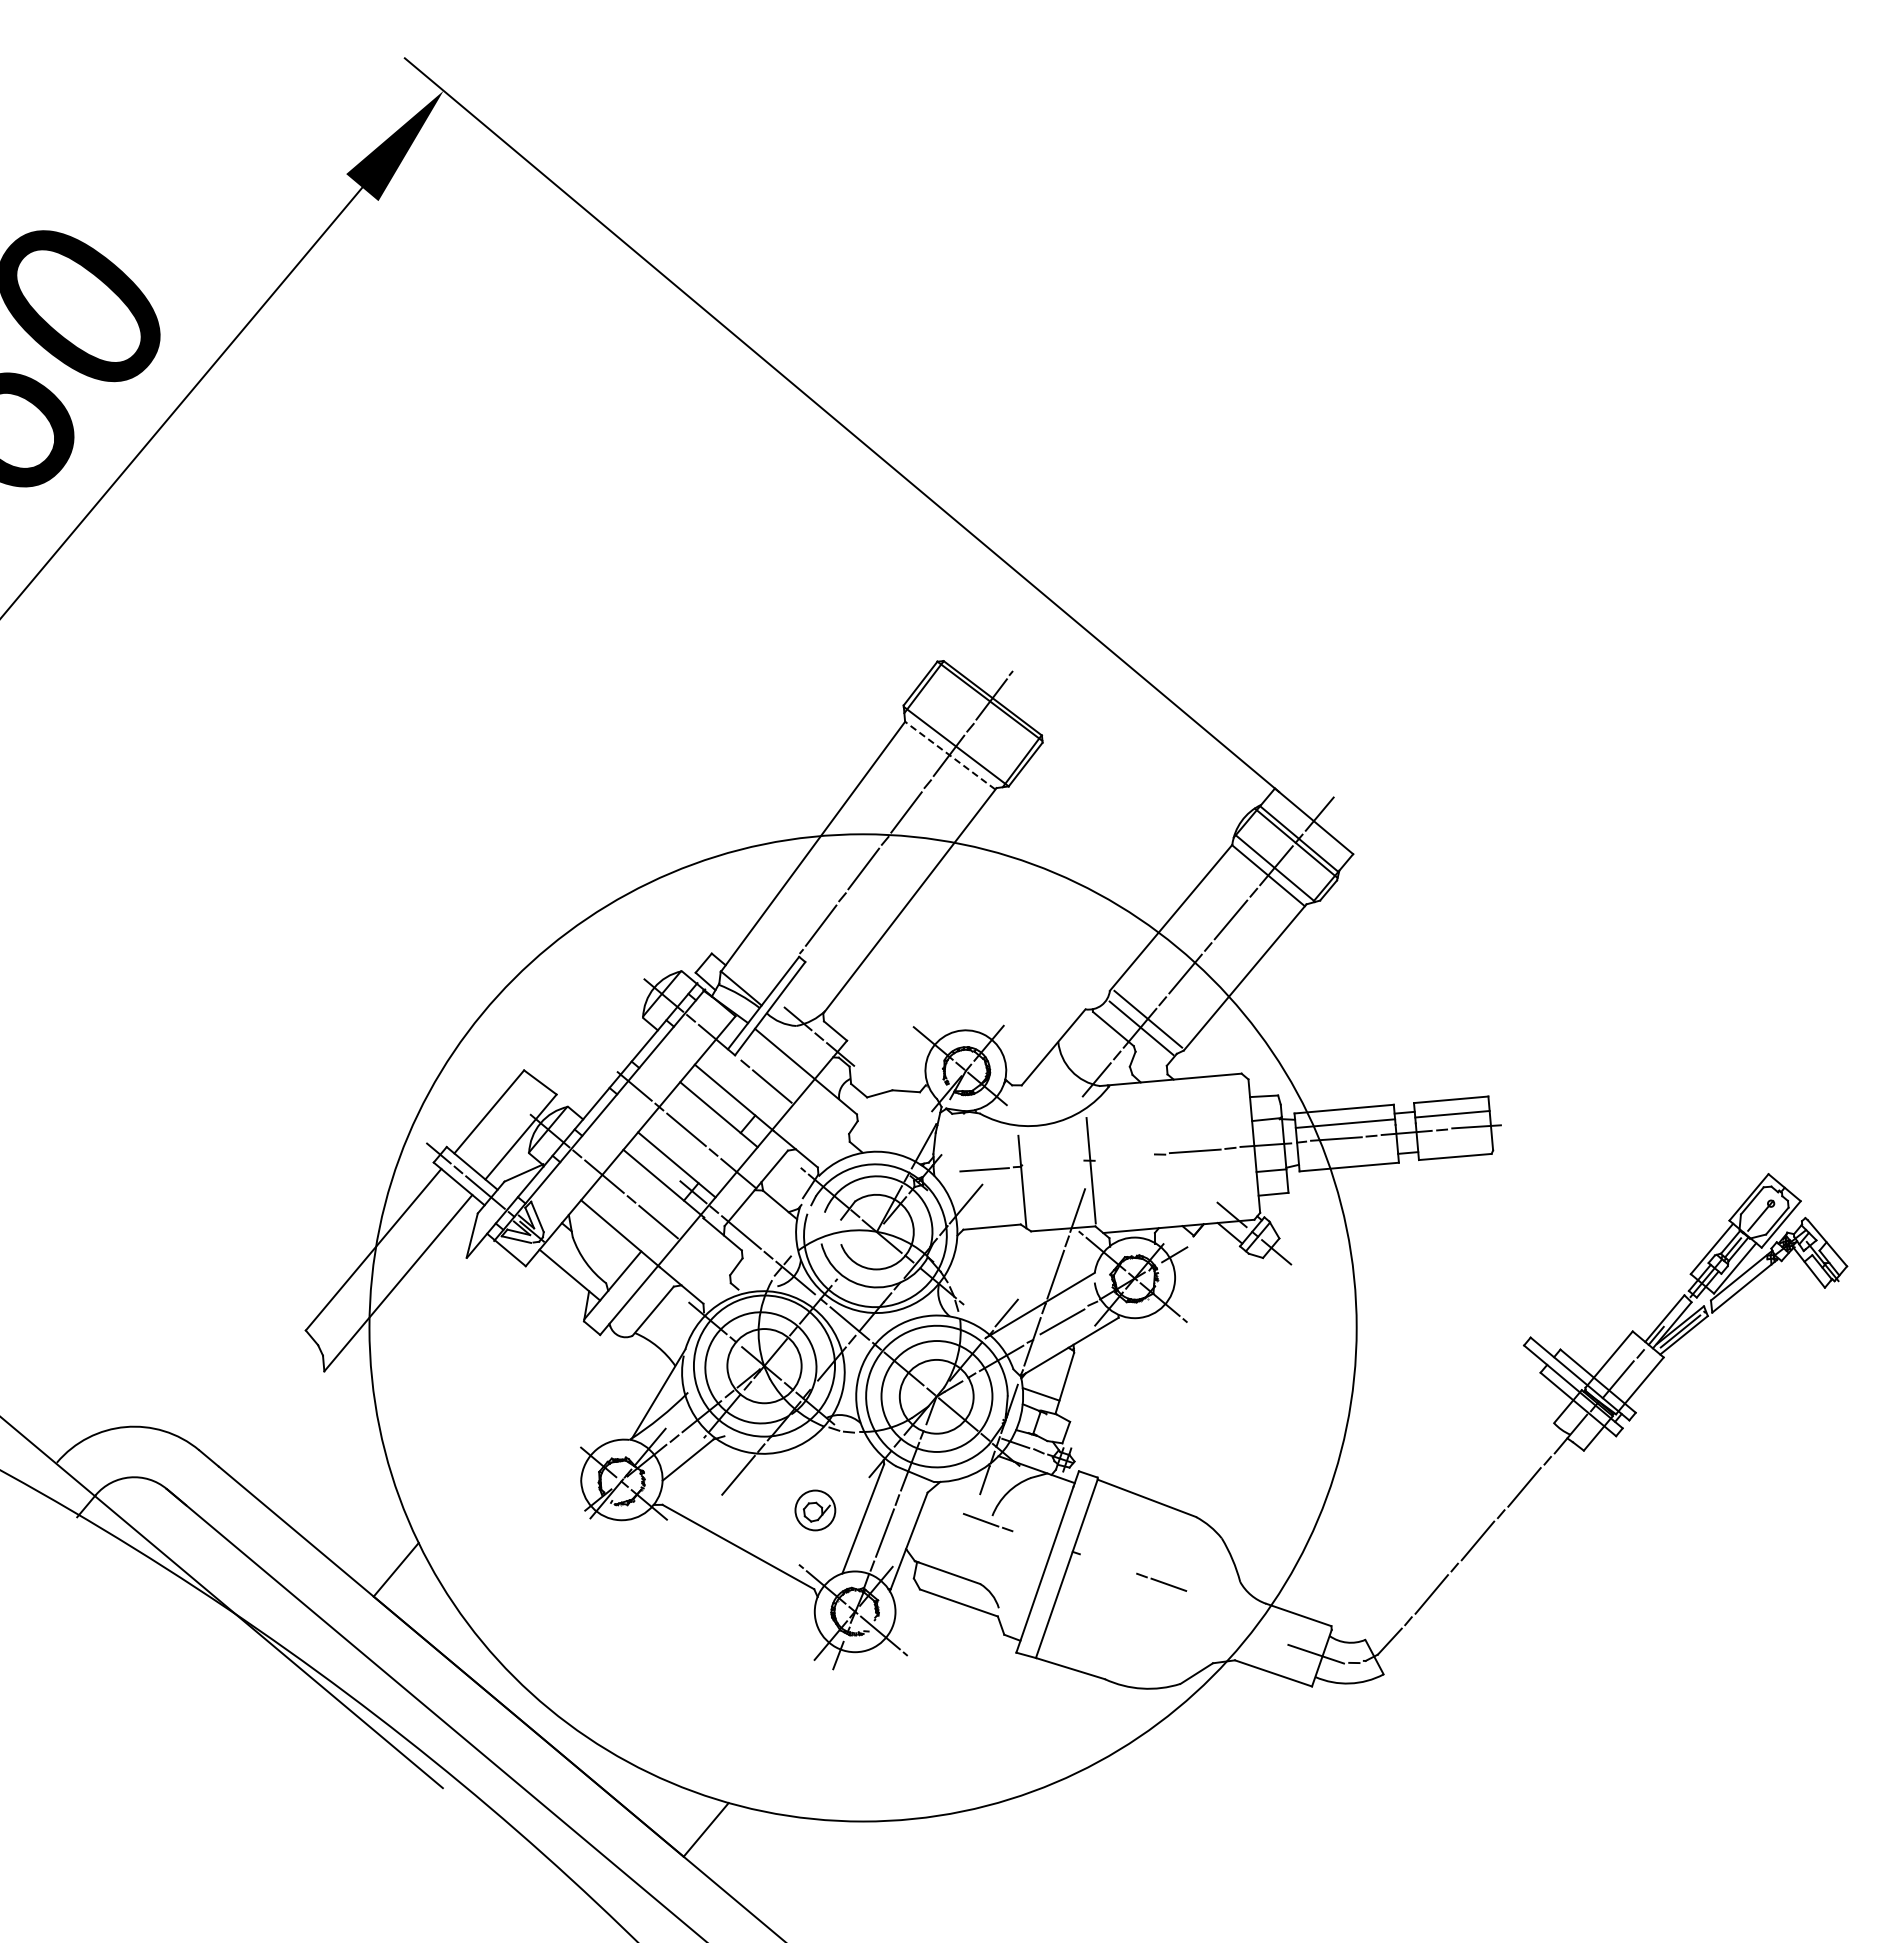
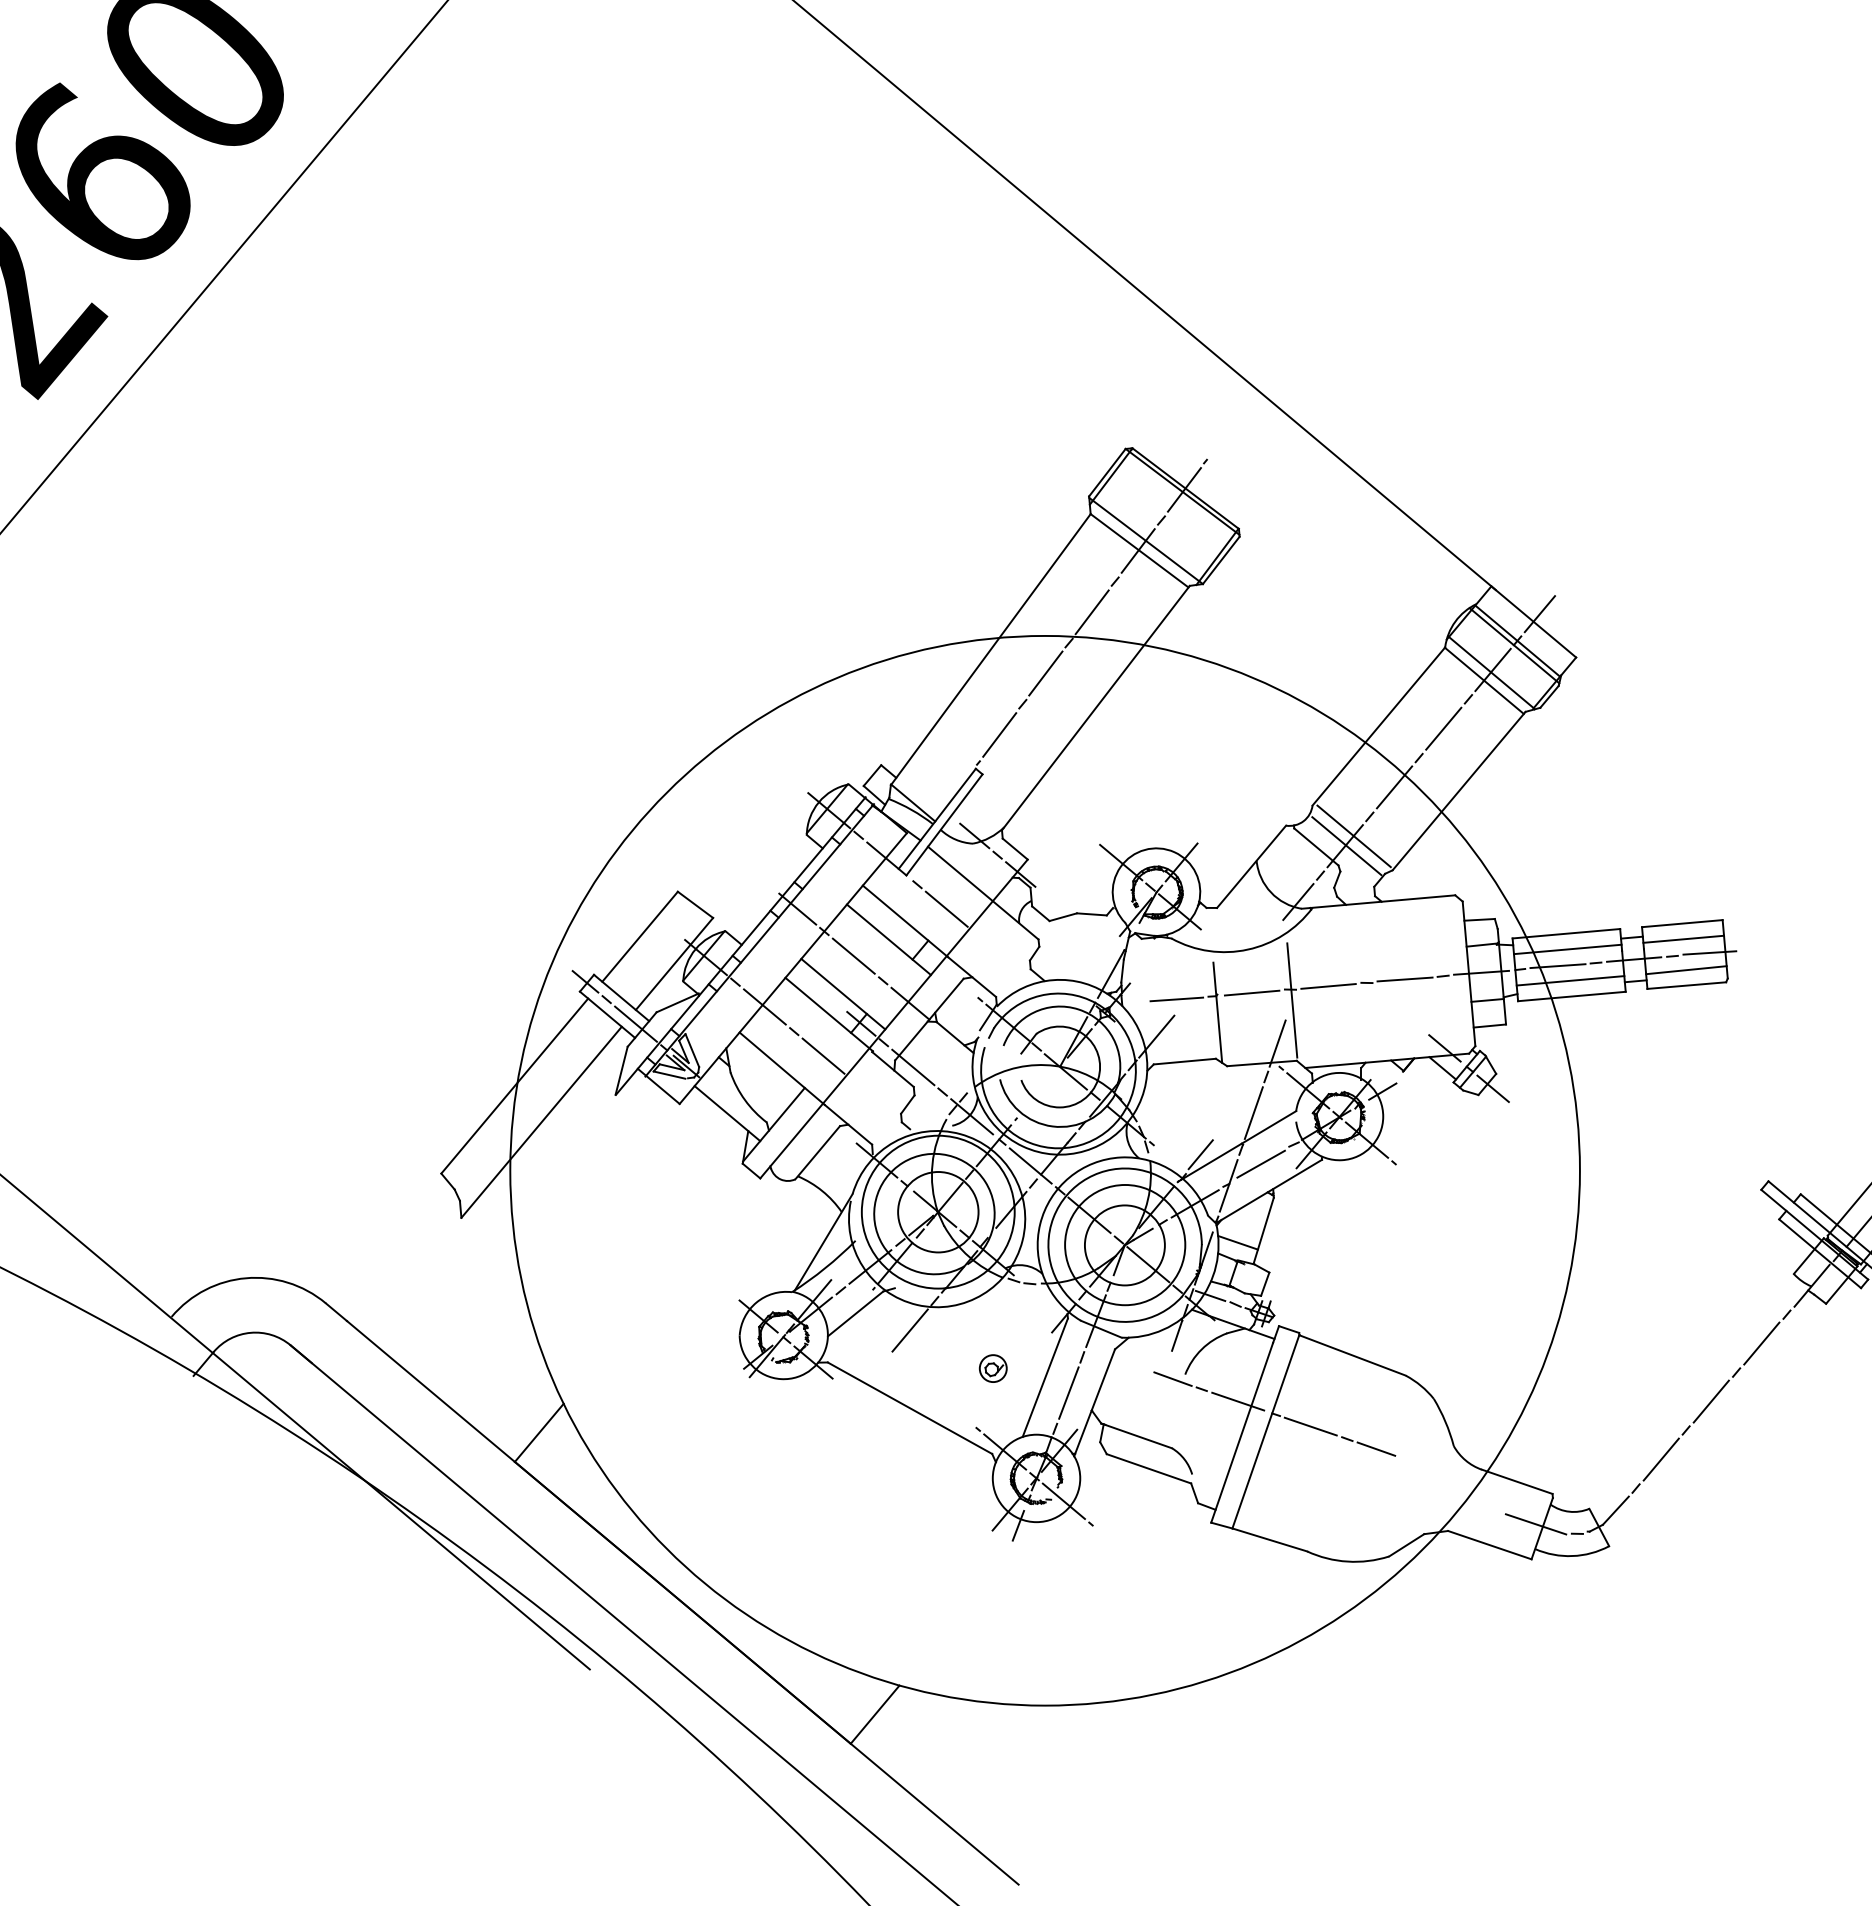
line: (949, 755) -> (1138, 550), dashed -> solid
line: (1454, 1142) -> (1685, 969), added
line: (1347, 1152) -> (1569, 980), added
line: (1124, 1157) -> (1328, 986), added
line: (1054, 1163) -> (1252, 992), added
part: (814, 1510) -> (992, 1368), size x0.62
line: (1041, 1540) -> (1238, 1401), added
line: (1108, 1563) -> (1311, 1426), added

